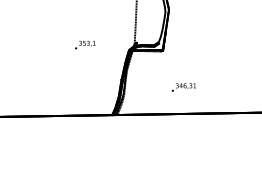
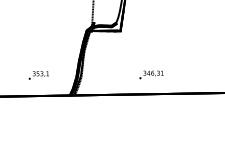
text: (85, 44) -> (39, 74), moved
text: (183, 87) -> (151, 74), moved

